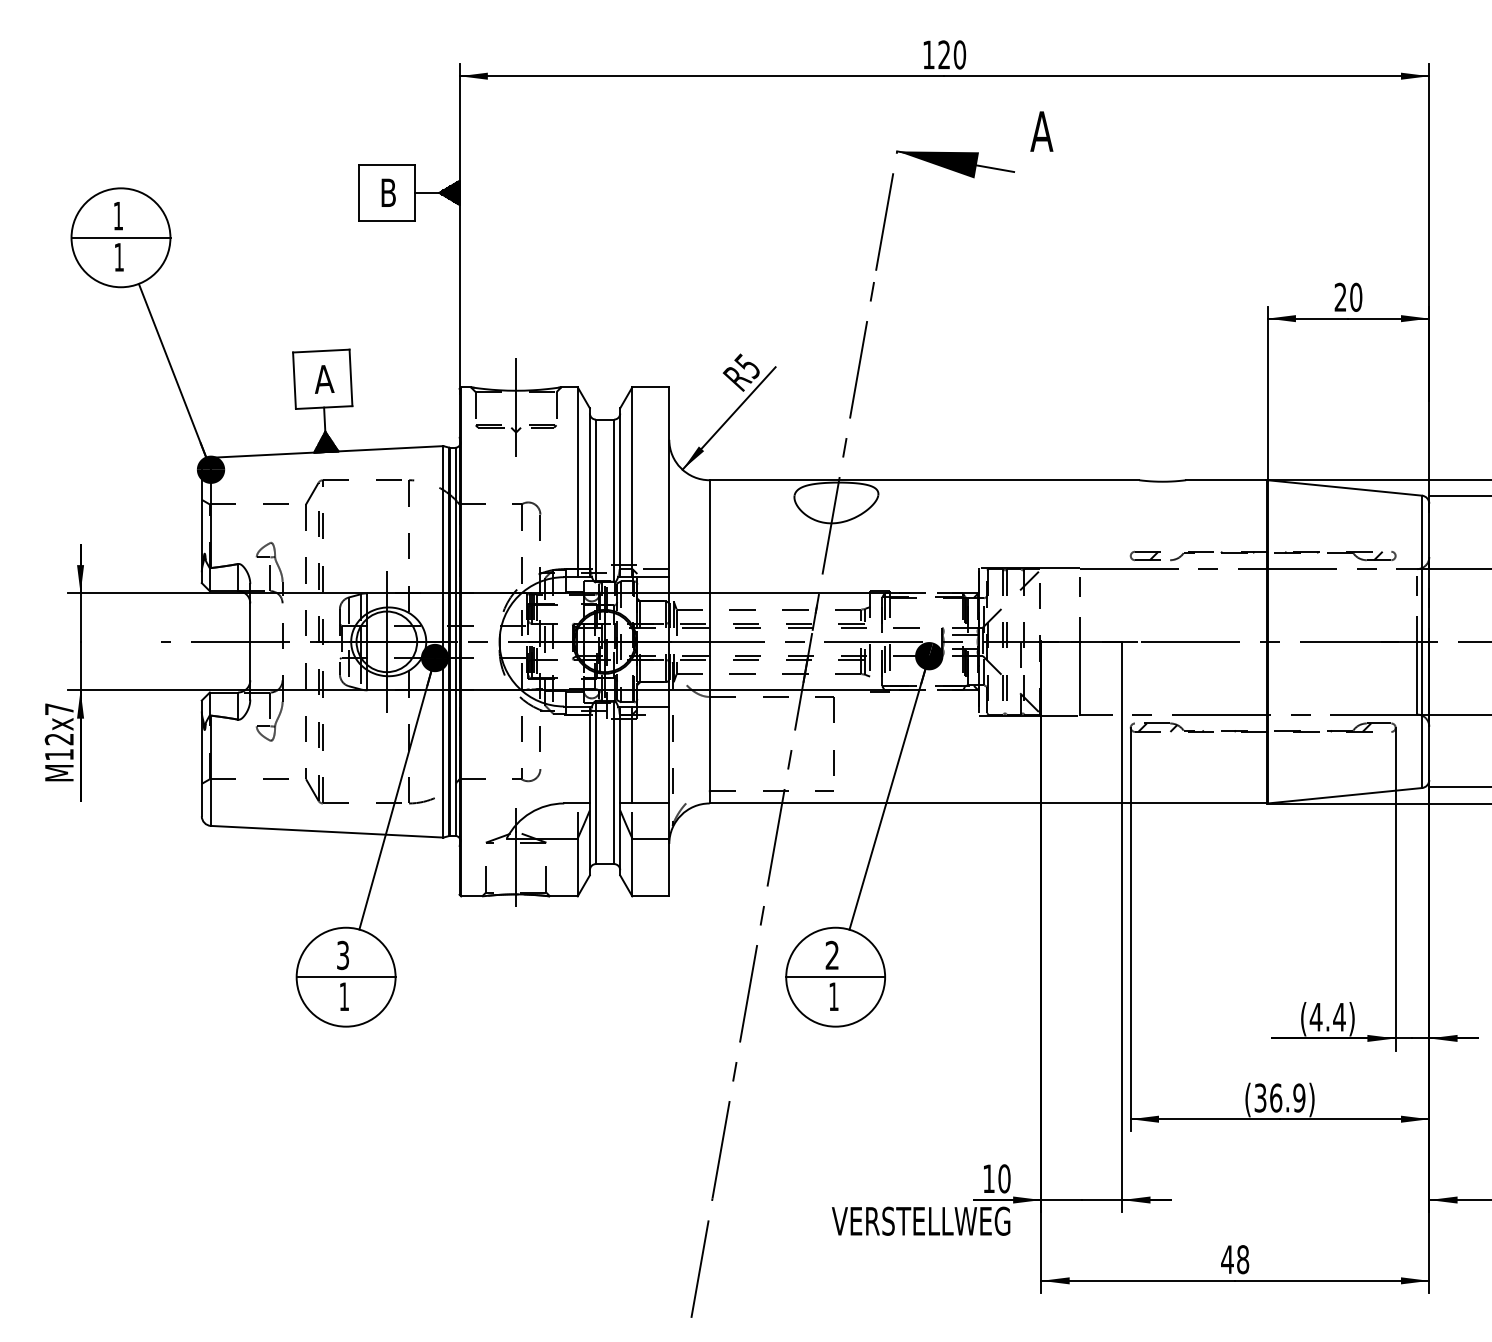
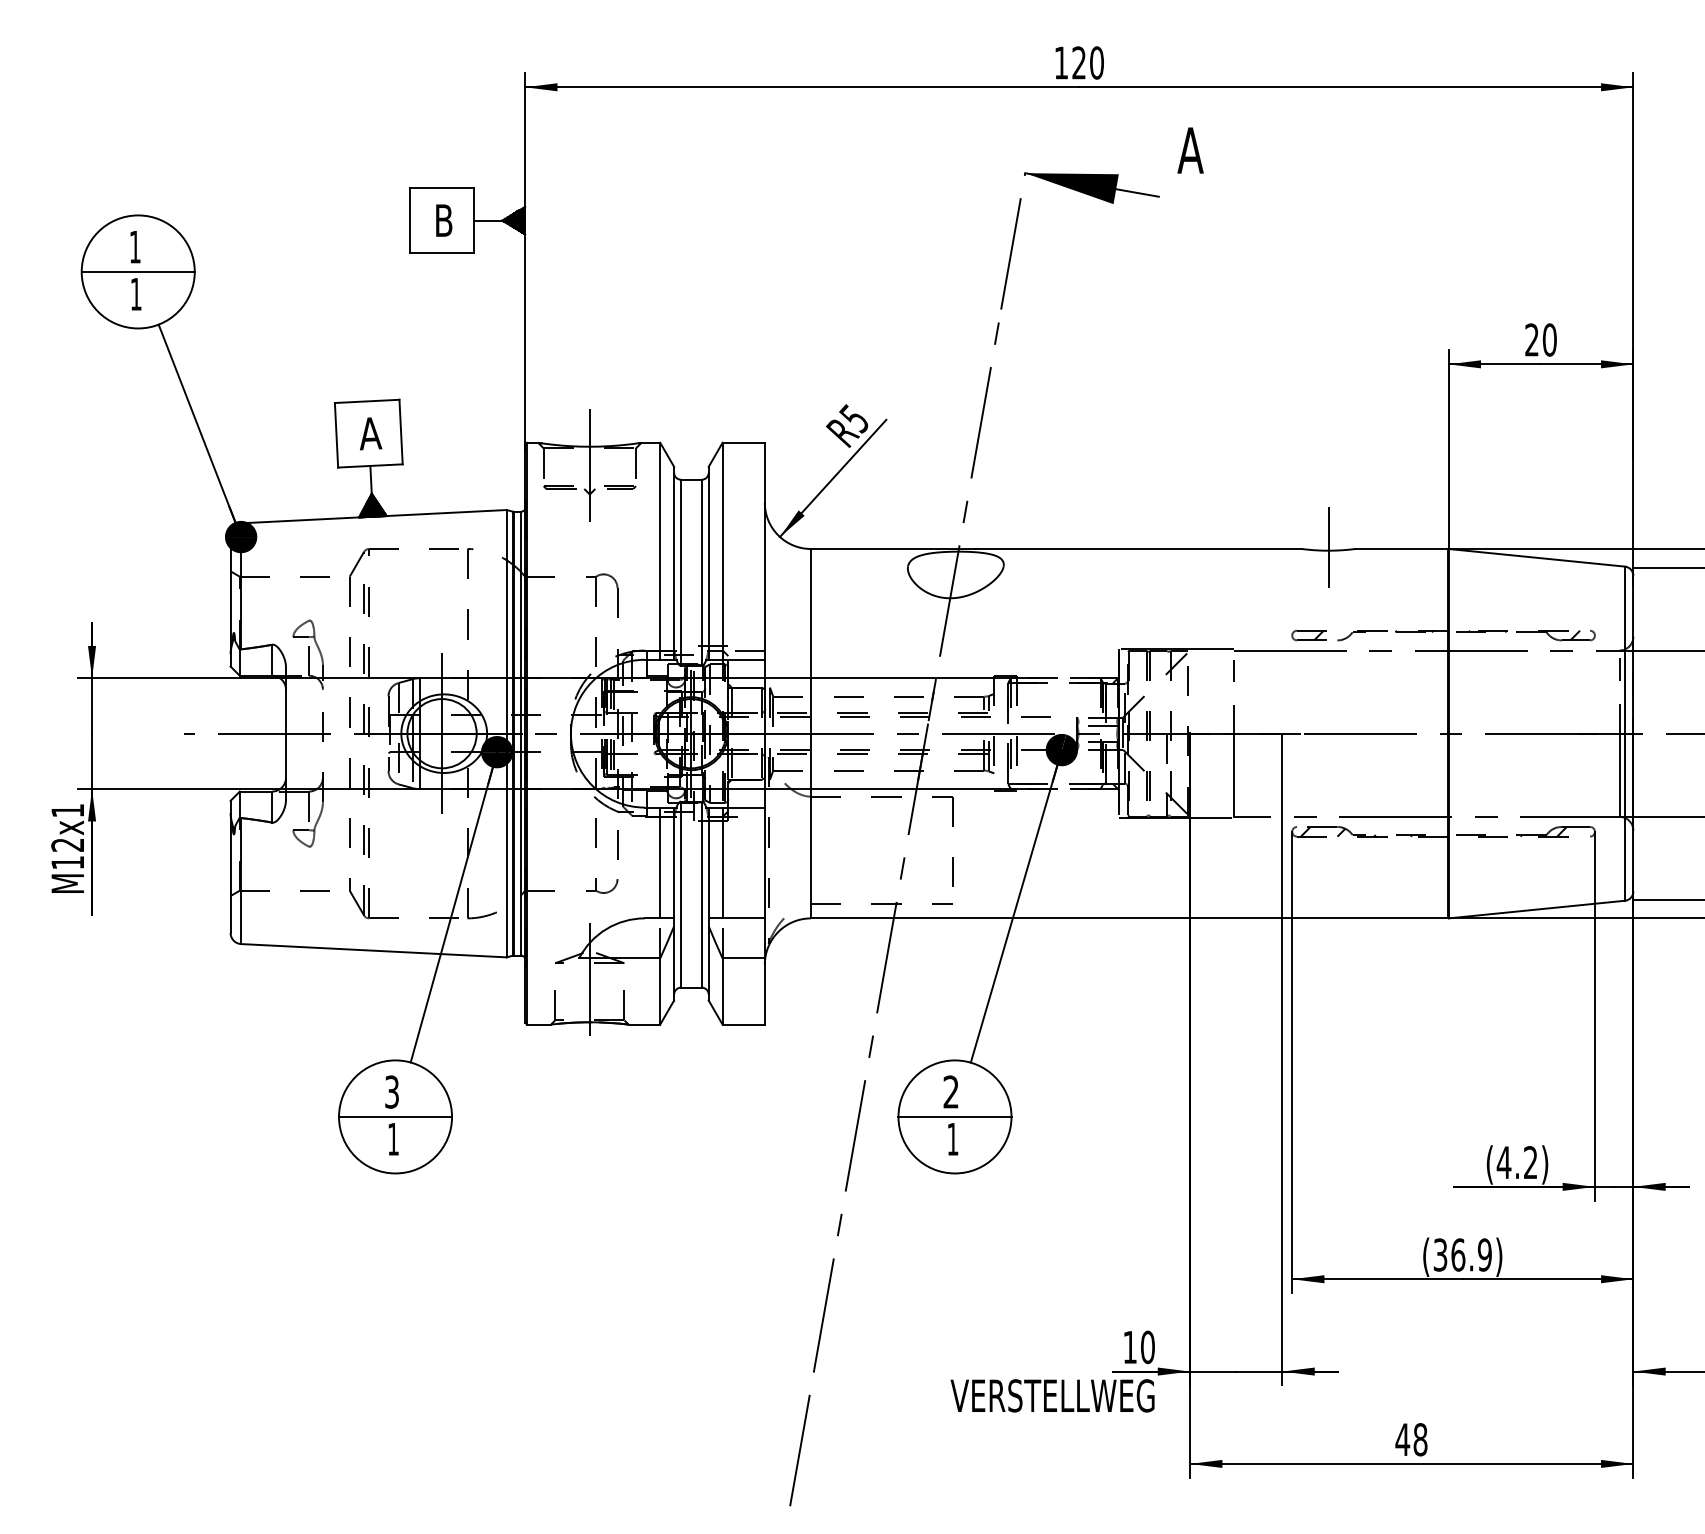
line: (1162, 478) -> (1328, 547), added
text: (59, 708) -> (67, 809), M12x7 -> M12x1
line: (577, 754) -> (659, 862), added
text: (1339, 1016) -> (1530, 1161), (4.4) -> (4.2)

